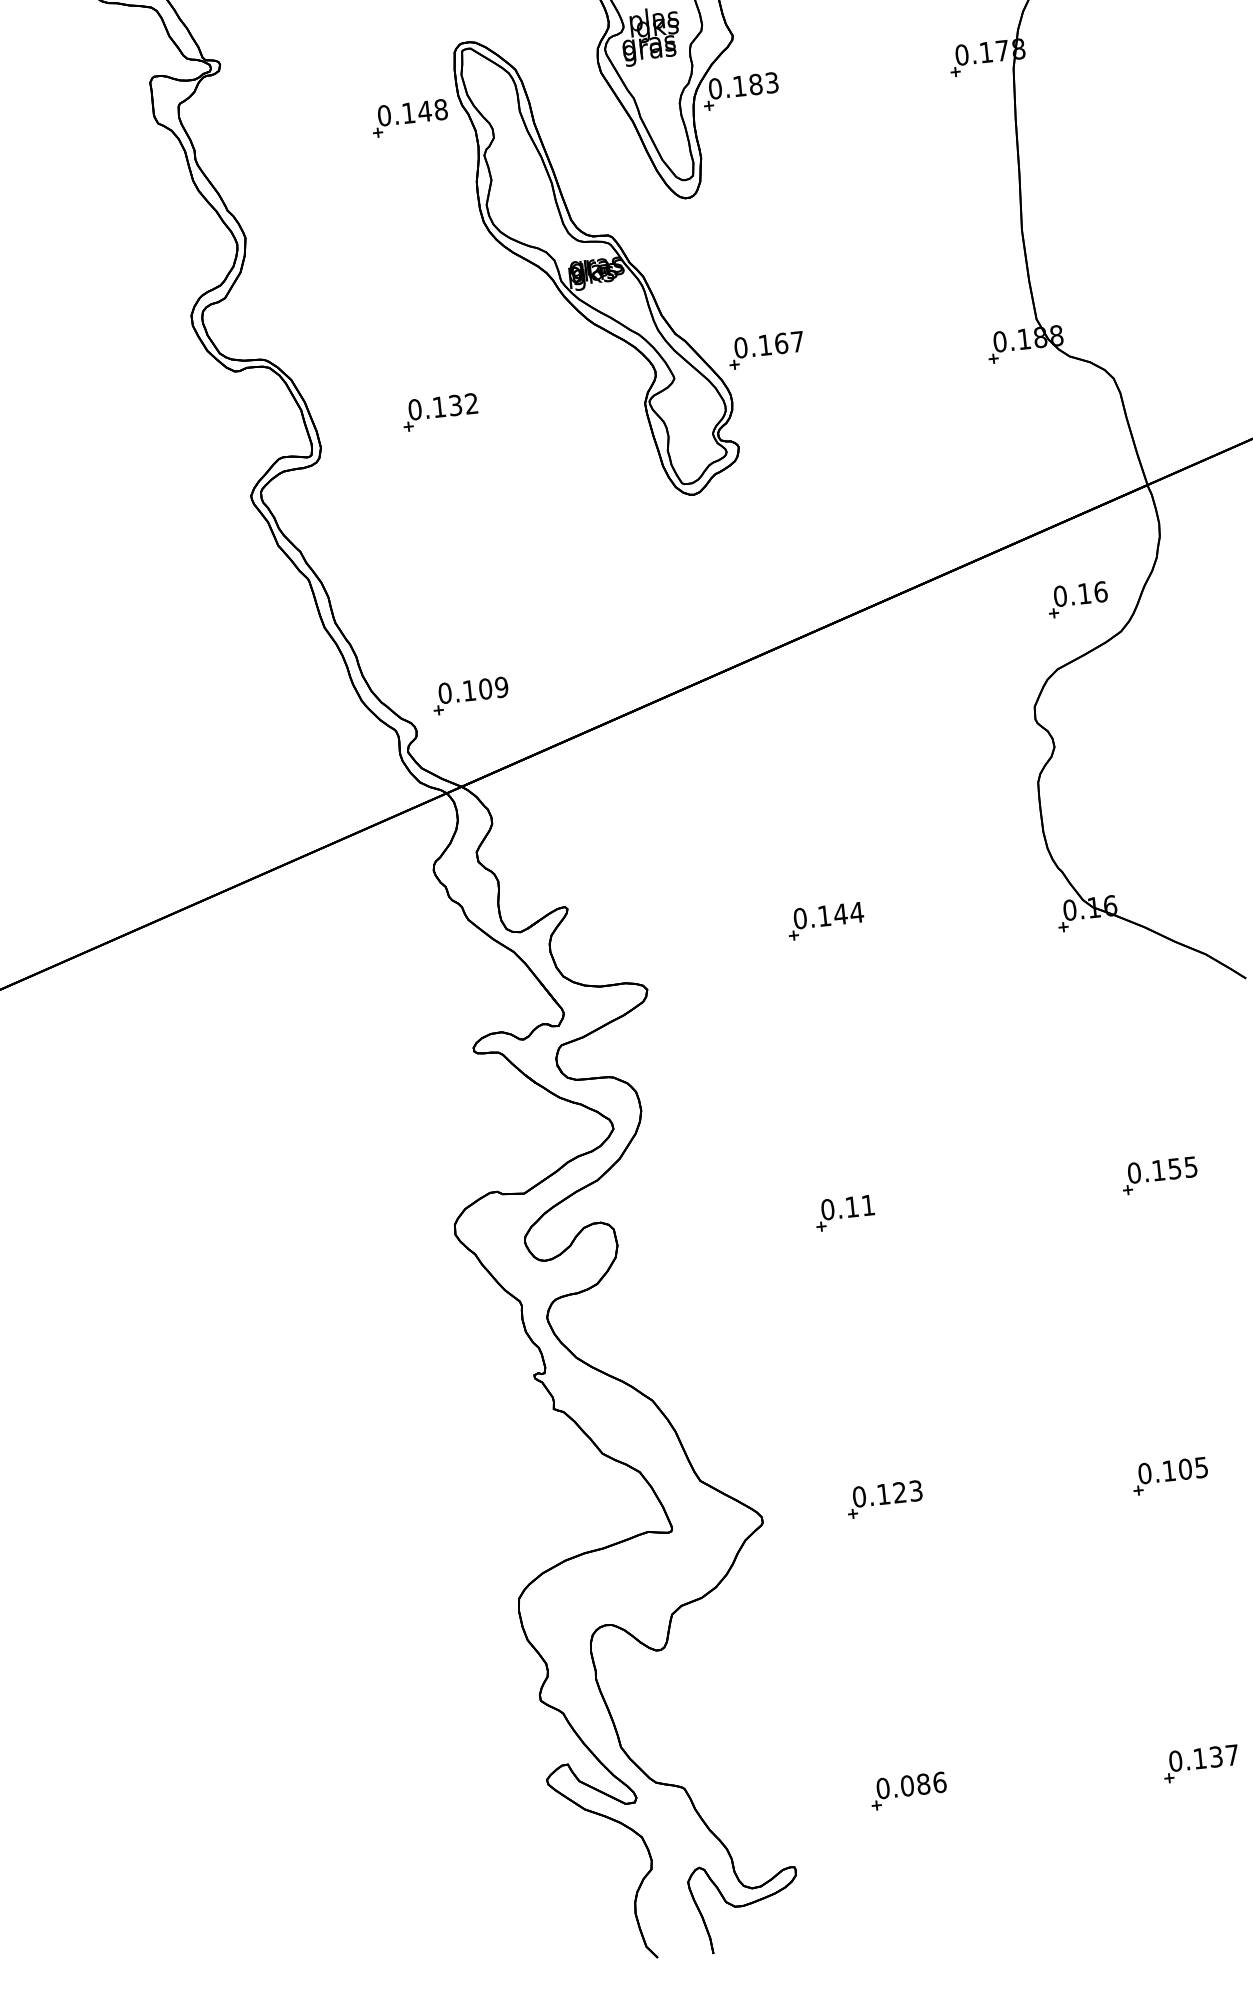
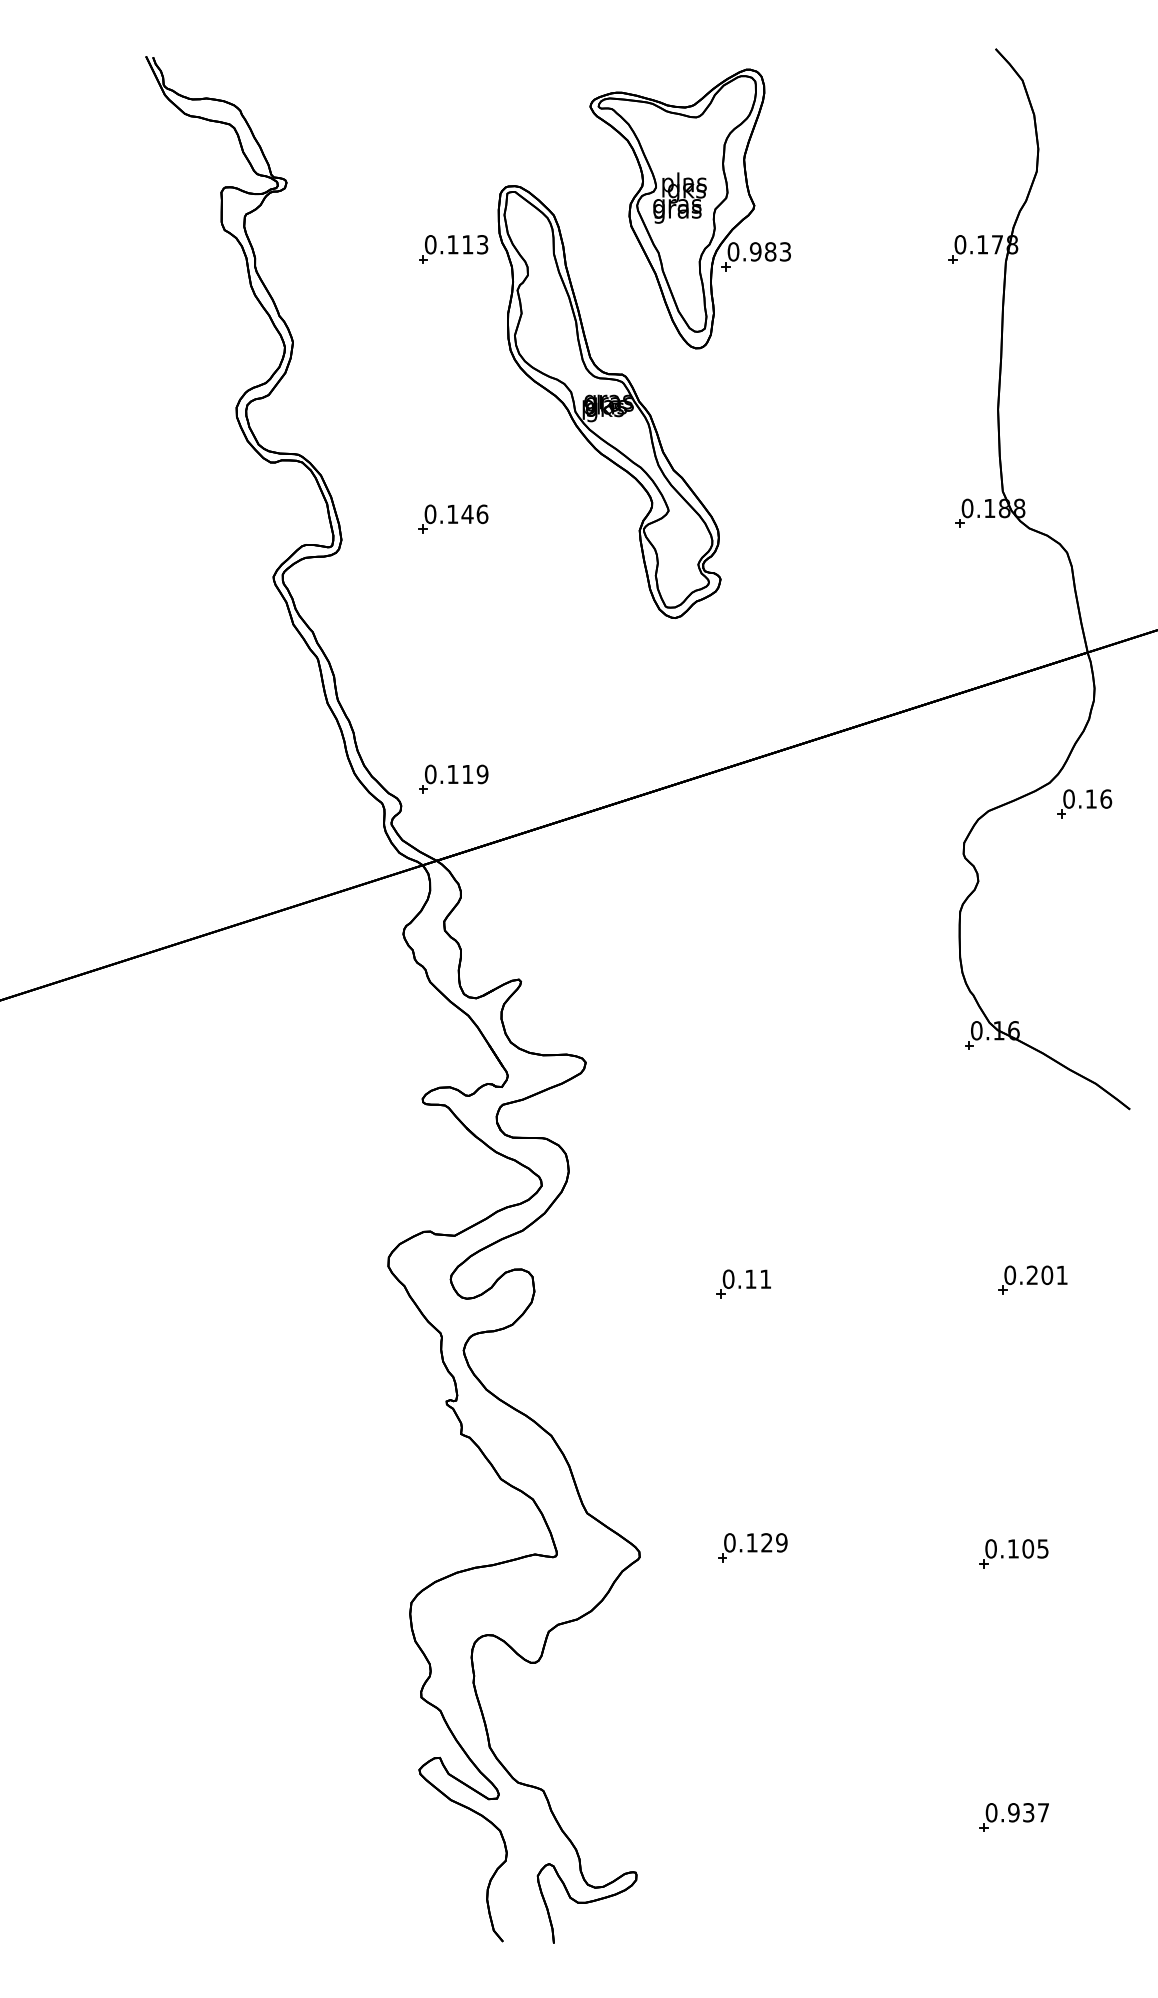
text: (739, 85) -> (755, 251), 0.183 -> 0.983
text: (432, 110) -> (474, 244), 0.148 -> 0.113
part: (766, 349) -> (754, 493), removed
text: (463, 404) -> (474, 514), 0.132 -> 0.146
part: (1077, 599) -> (1084, 803), moved
text: (485, 689) -> (467, 774), 0.109 -> 0.119
part: (826, 921) -> (754, 1017), removed
text: (1174, 1169) -> (1046, 1275), 0.155 -> 0.201
text: (915, 1490) -> (781, 1542), 0.123 -> 0.129
text: (1199, 1758) -> (1013, 1812), 0.137 -> 0.937
part: (908, 1790) -> (746, 1813), removed

